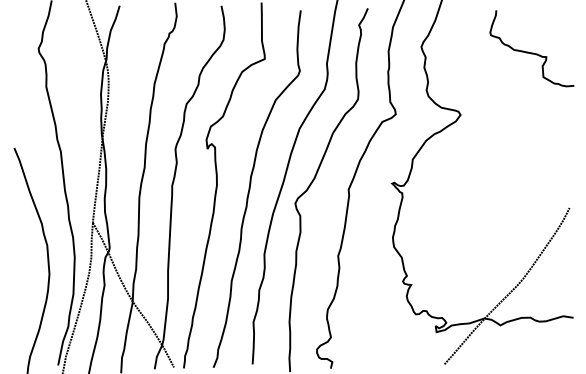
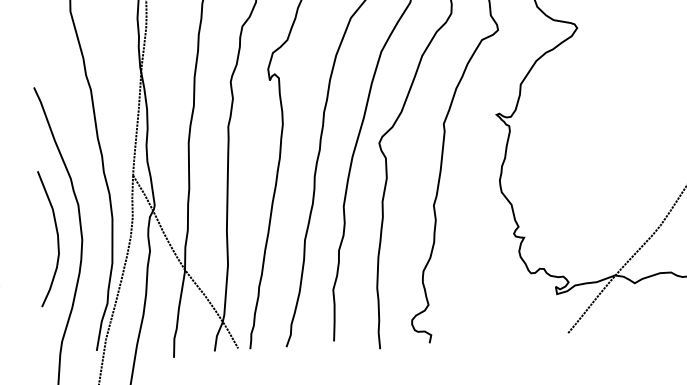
curve: (28, 272) -> (56, 238), added

